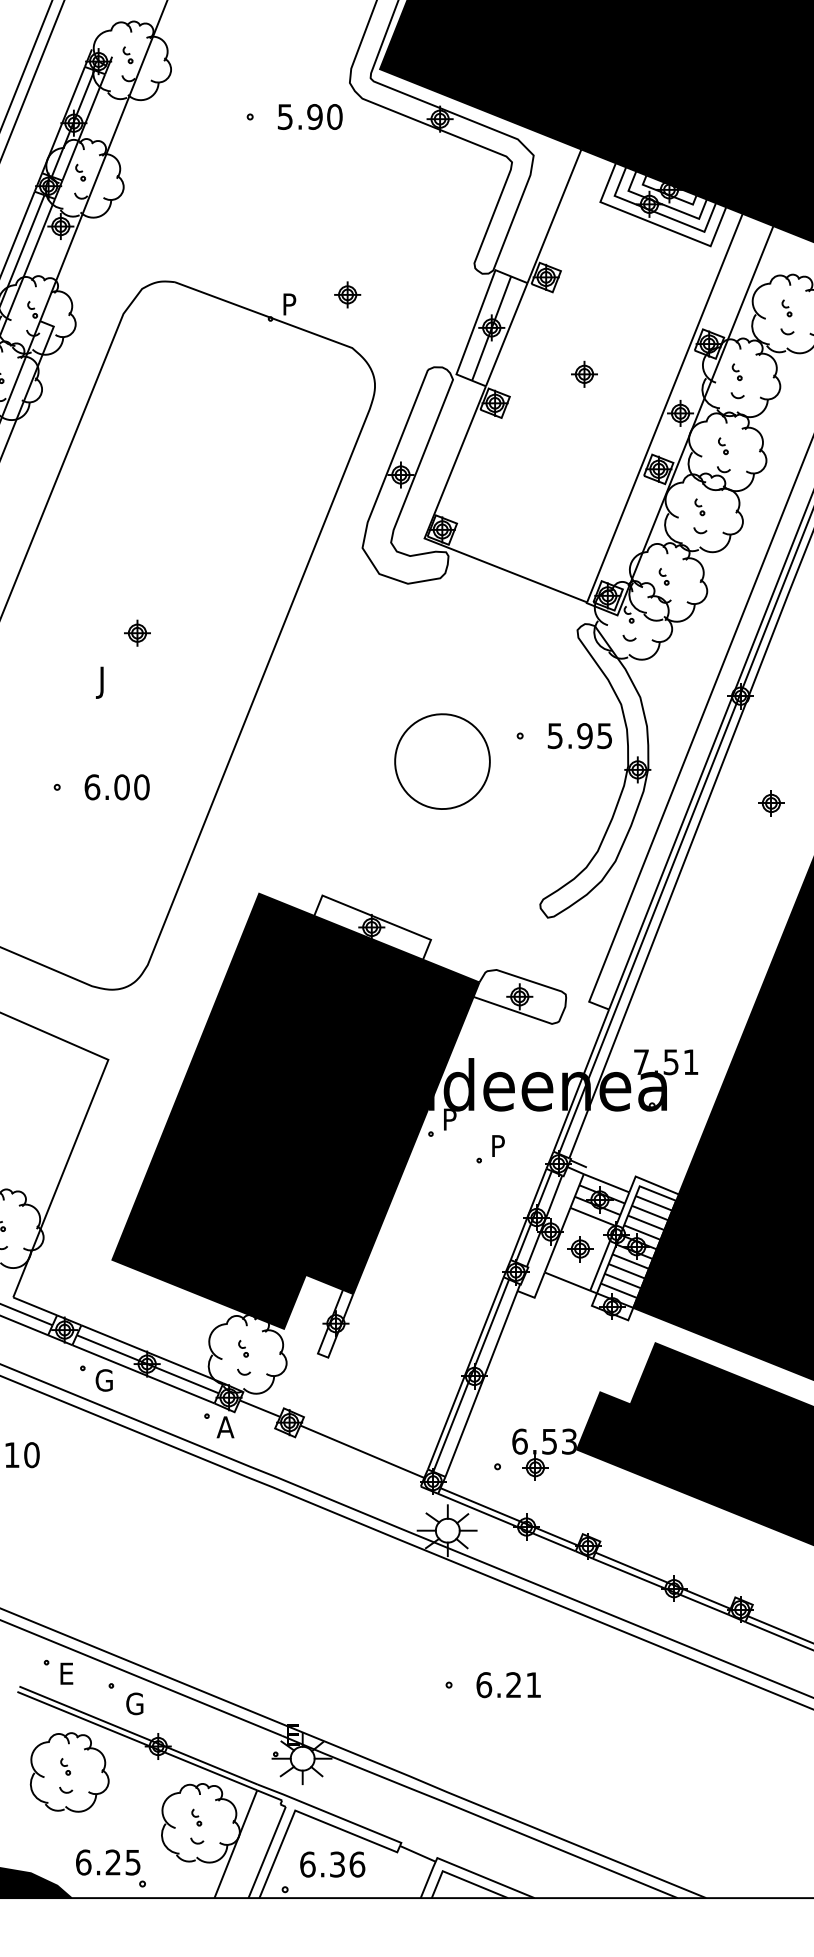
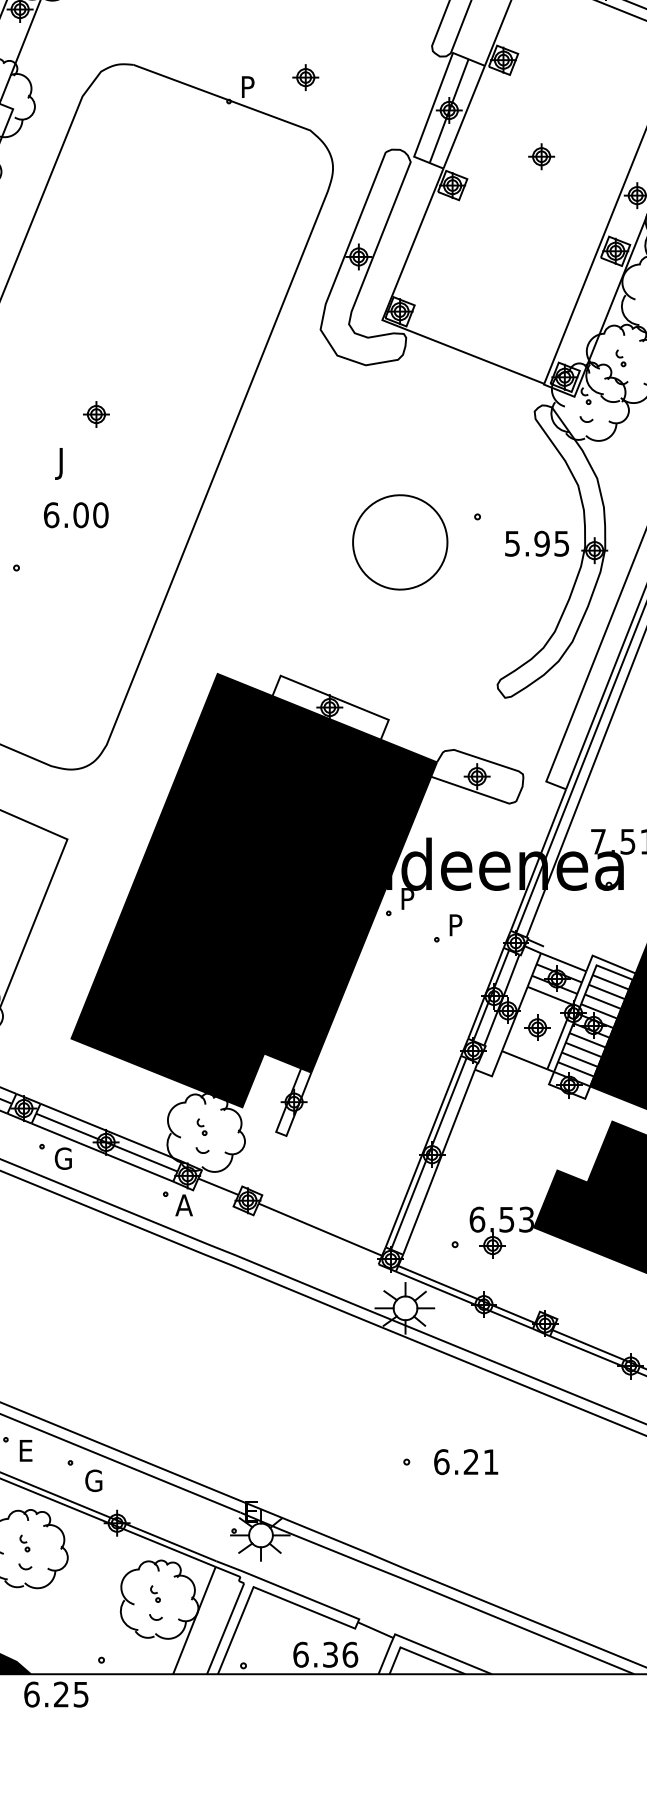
text: (579, 736) -> (536, 544), moved
text: (116, 787) -> (75, 515), moved
text: (108, 1862) -> (56, 1694), moved
text: (332, 1864) -> (325, 1654), moved

